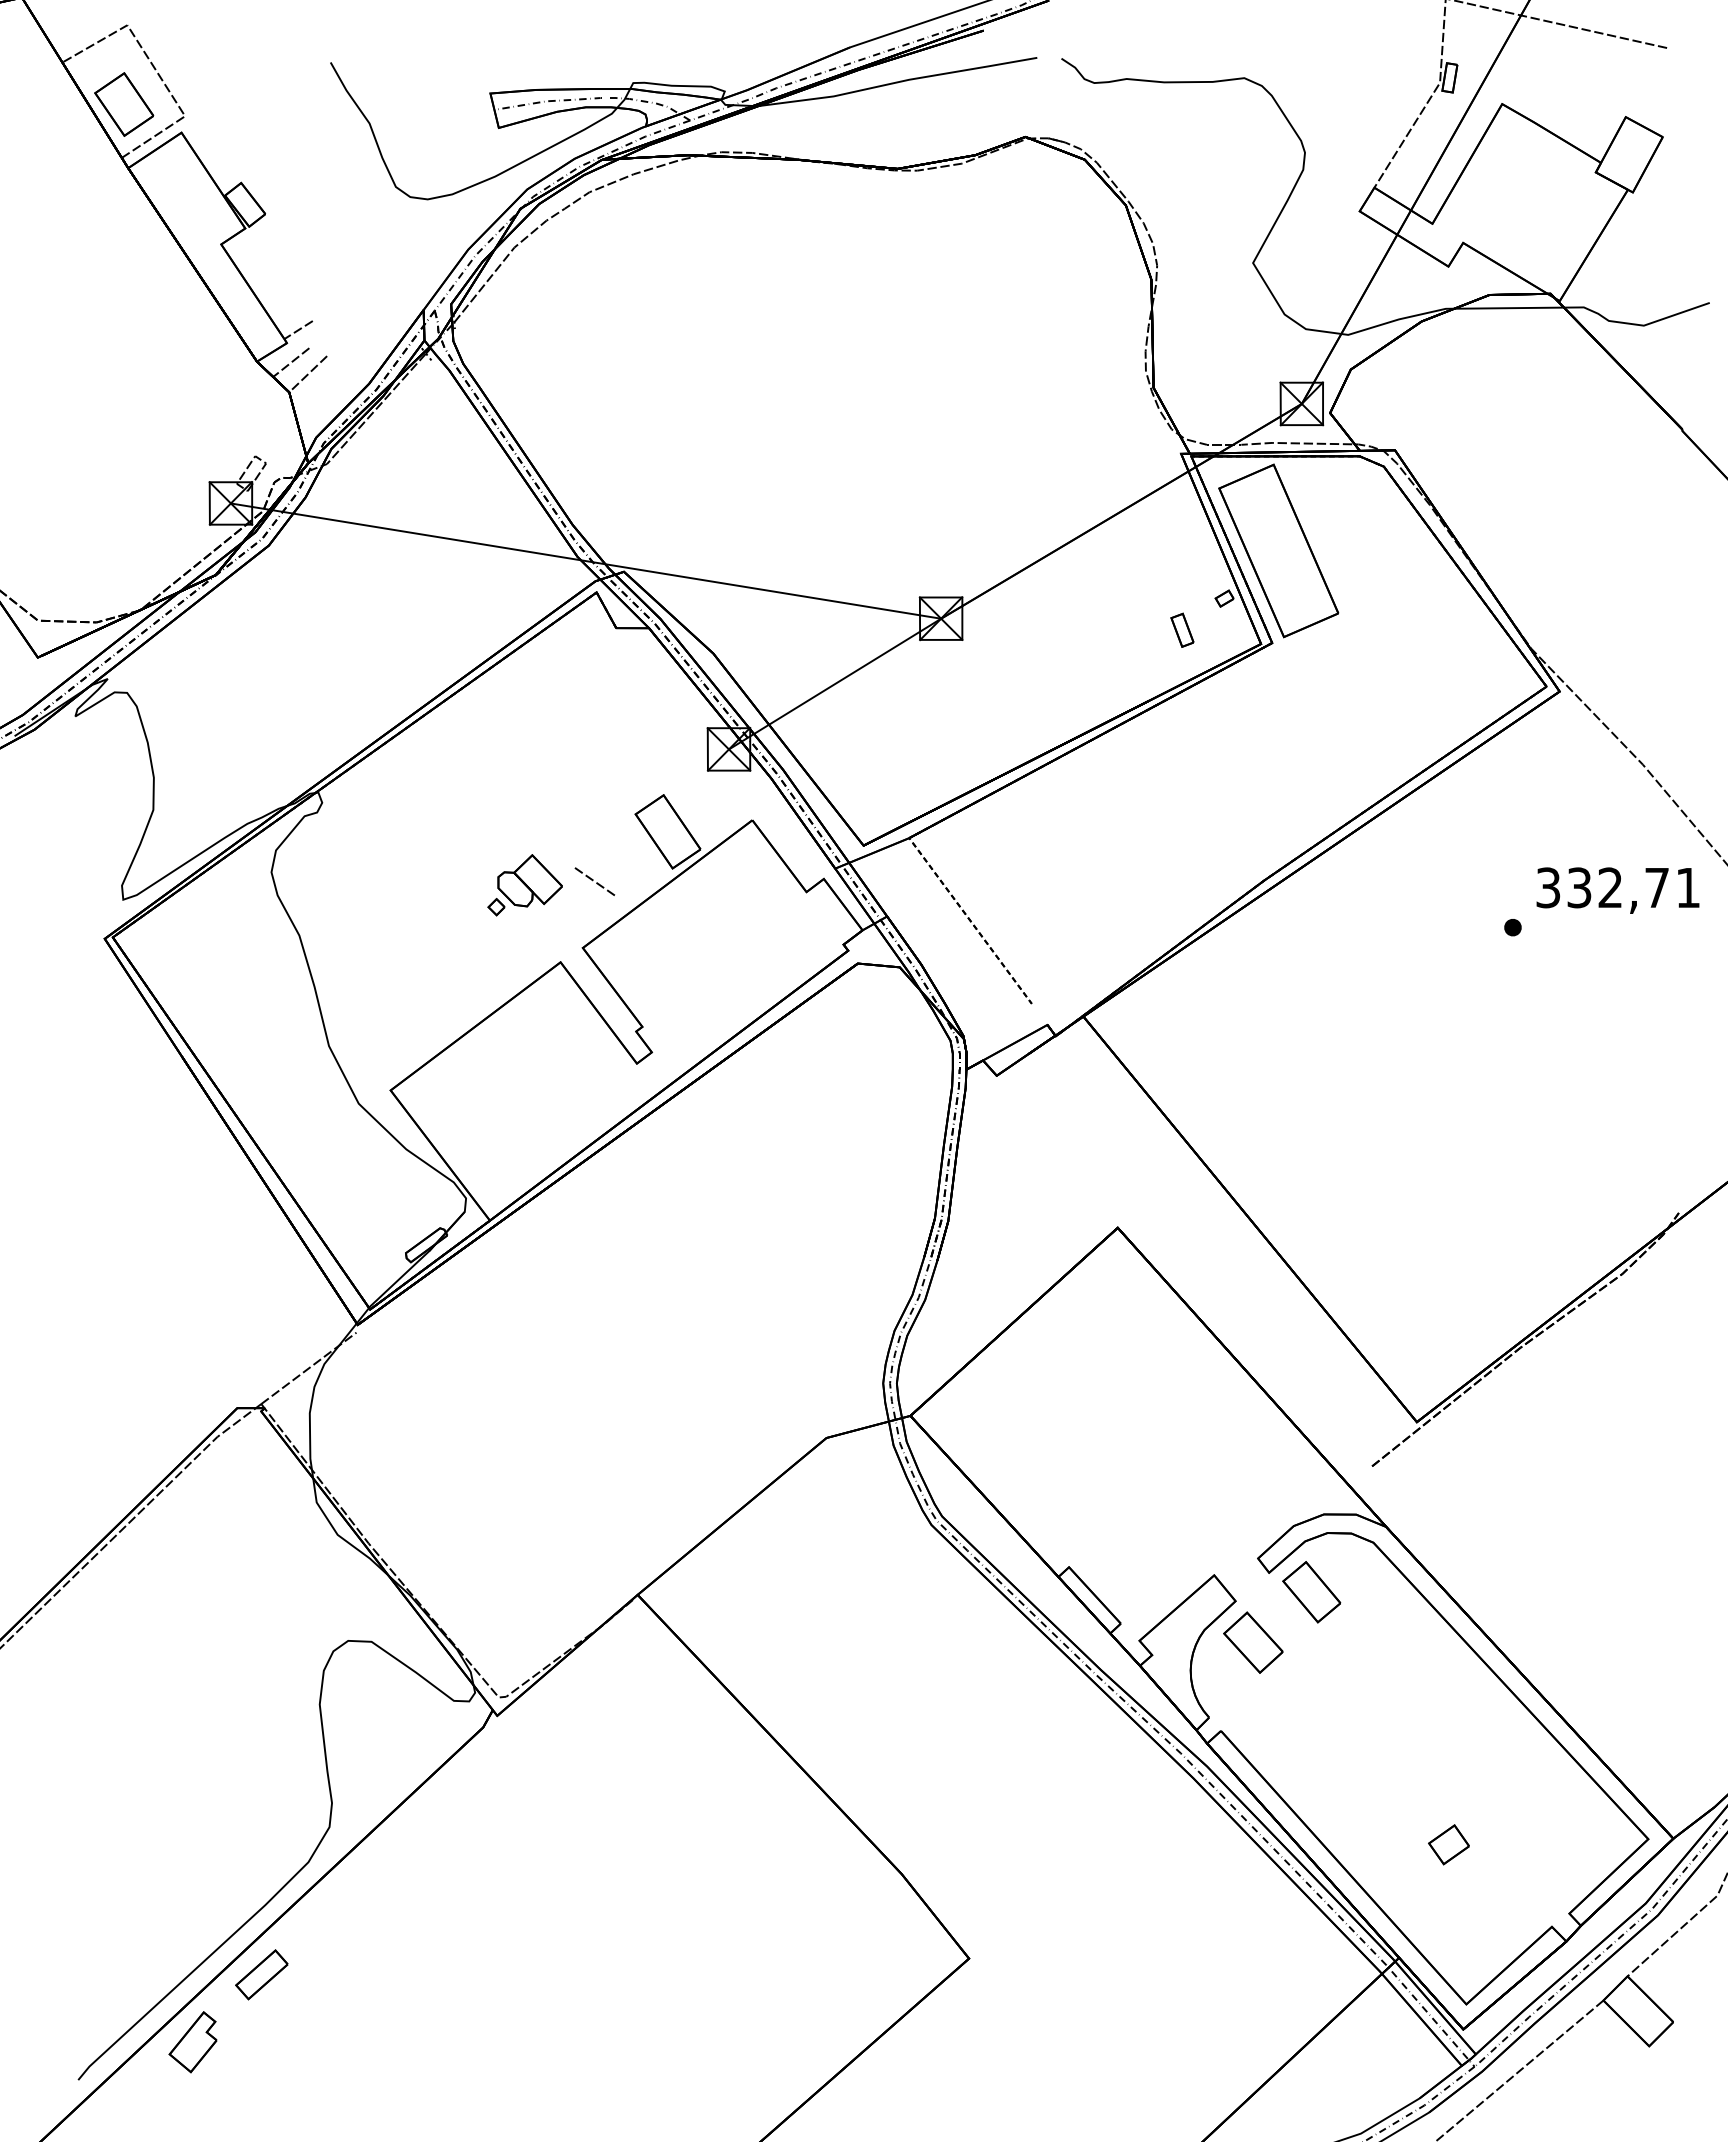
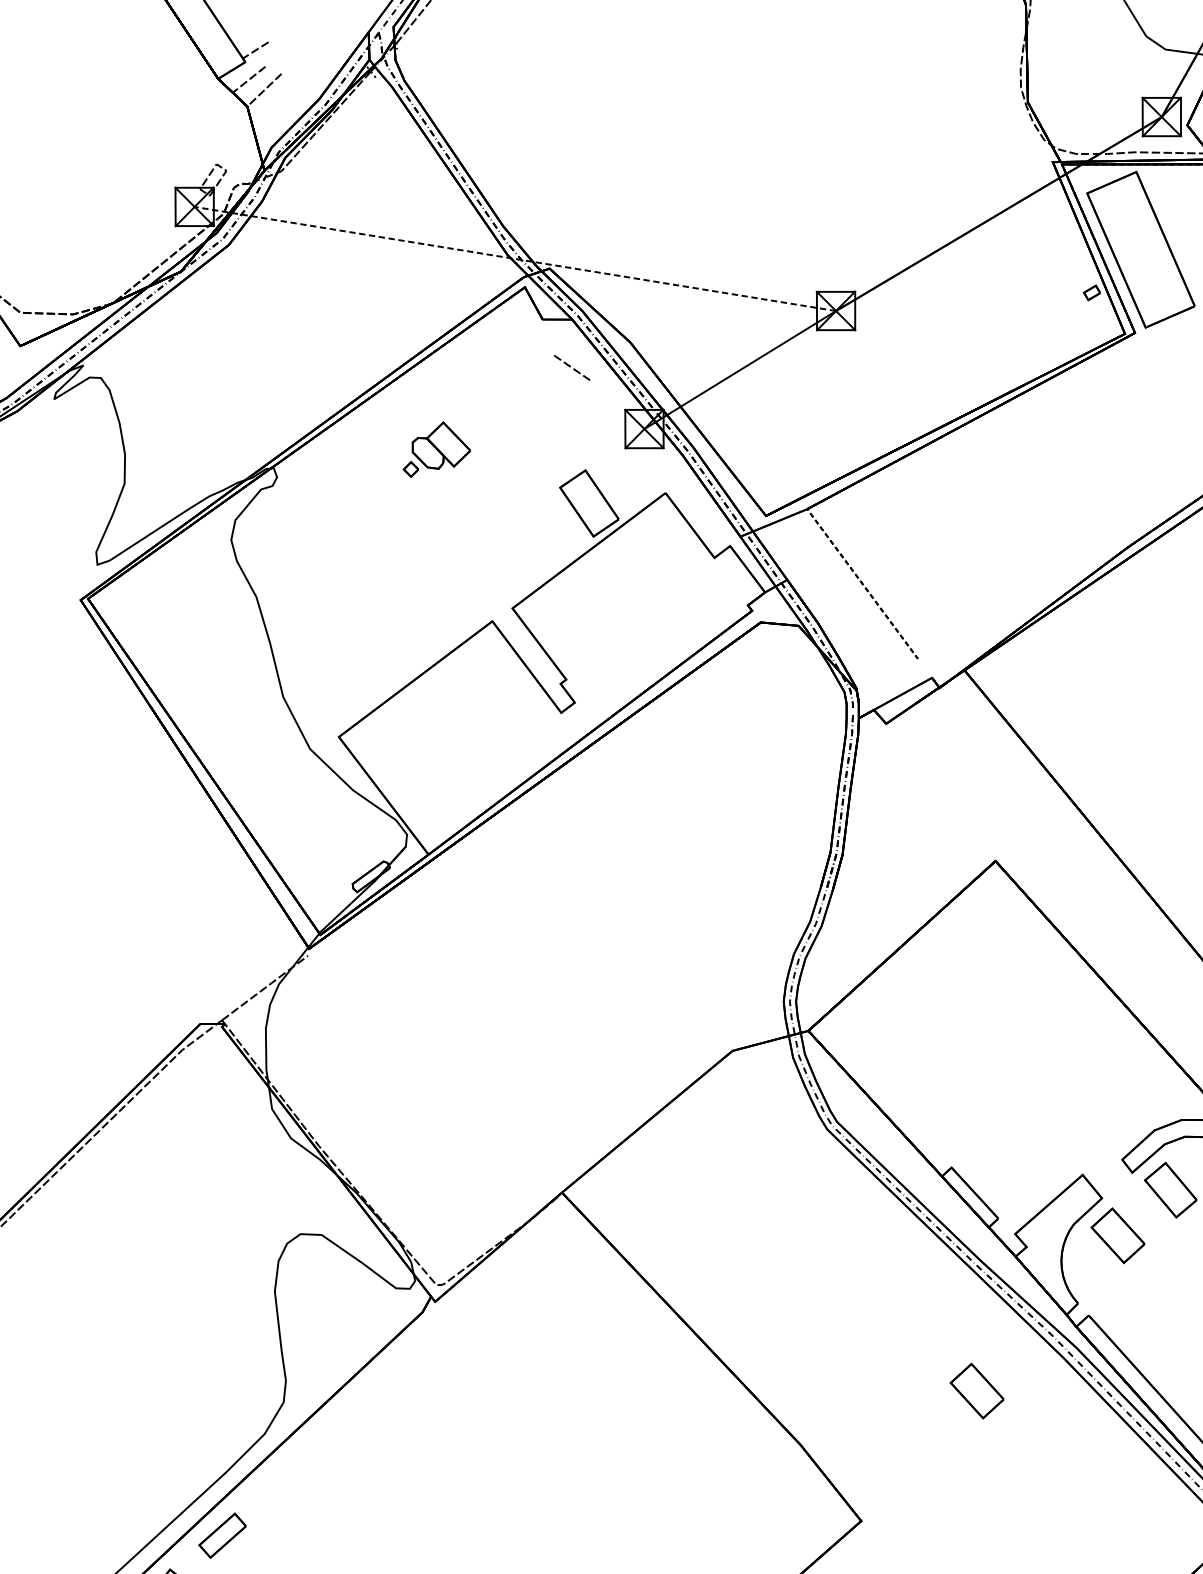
line: (586, 561) -> (515, 259), solid -> dashed
part: (1182, 629) -> (1054, 320), removed
line: (593, 880) -> (570, 366), moved
part: (524, 885) -> (436, 449), moved
part: (1097, 1814) -> (977, 1390), added

